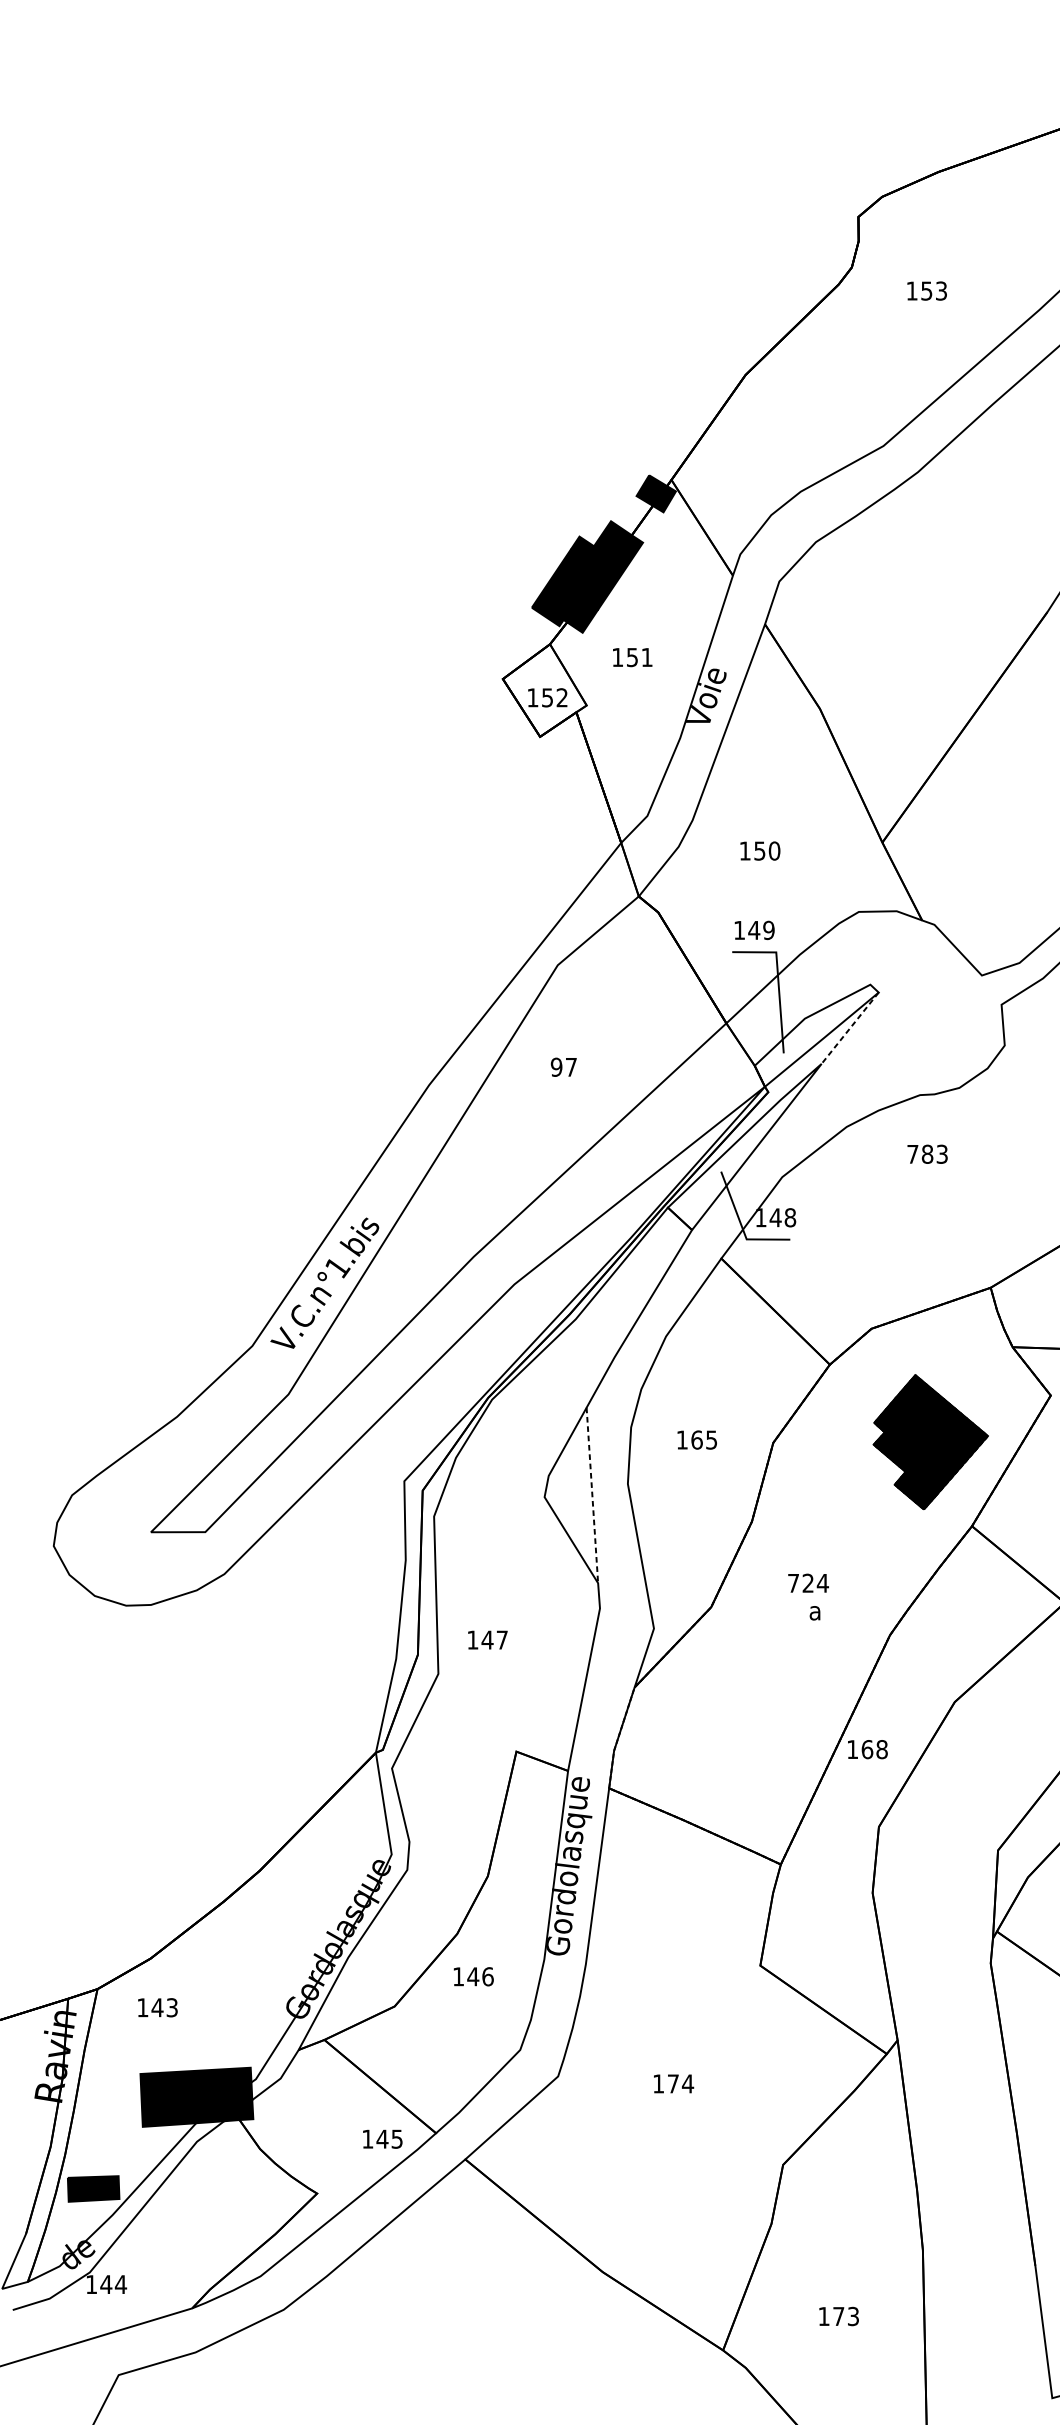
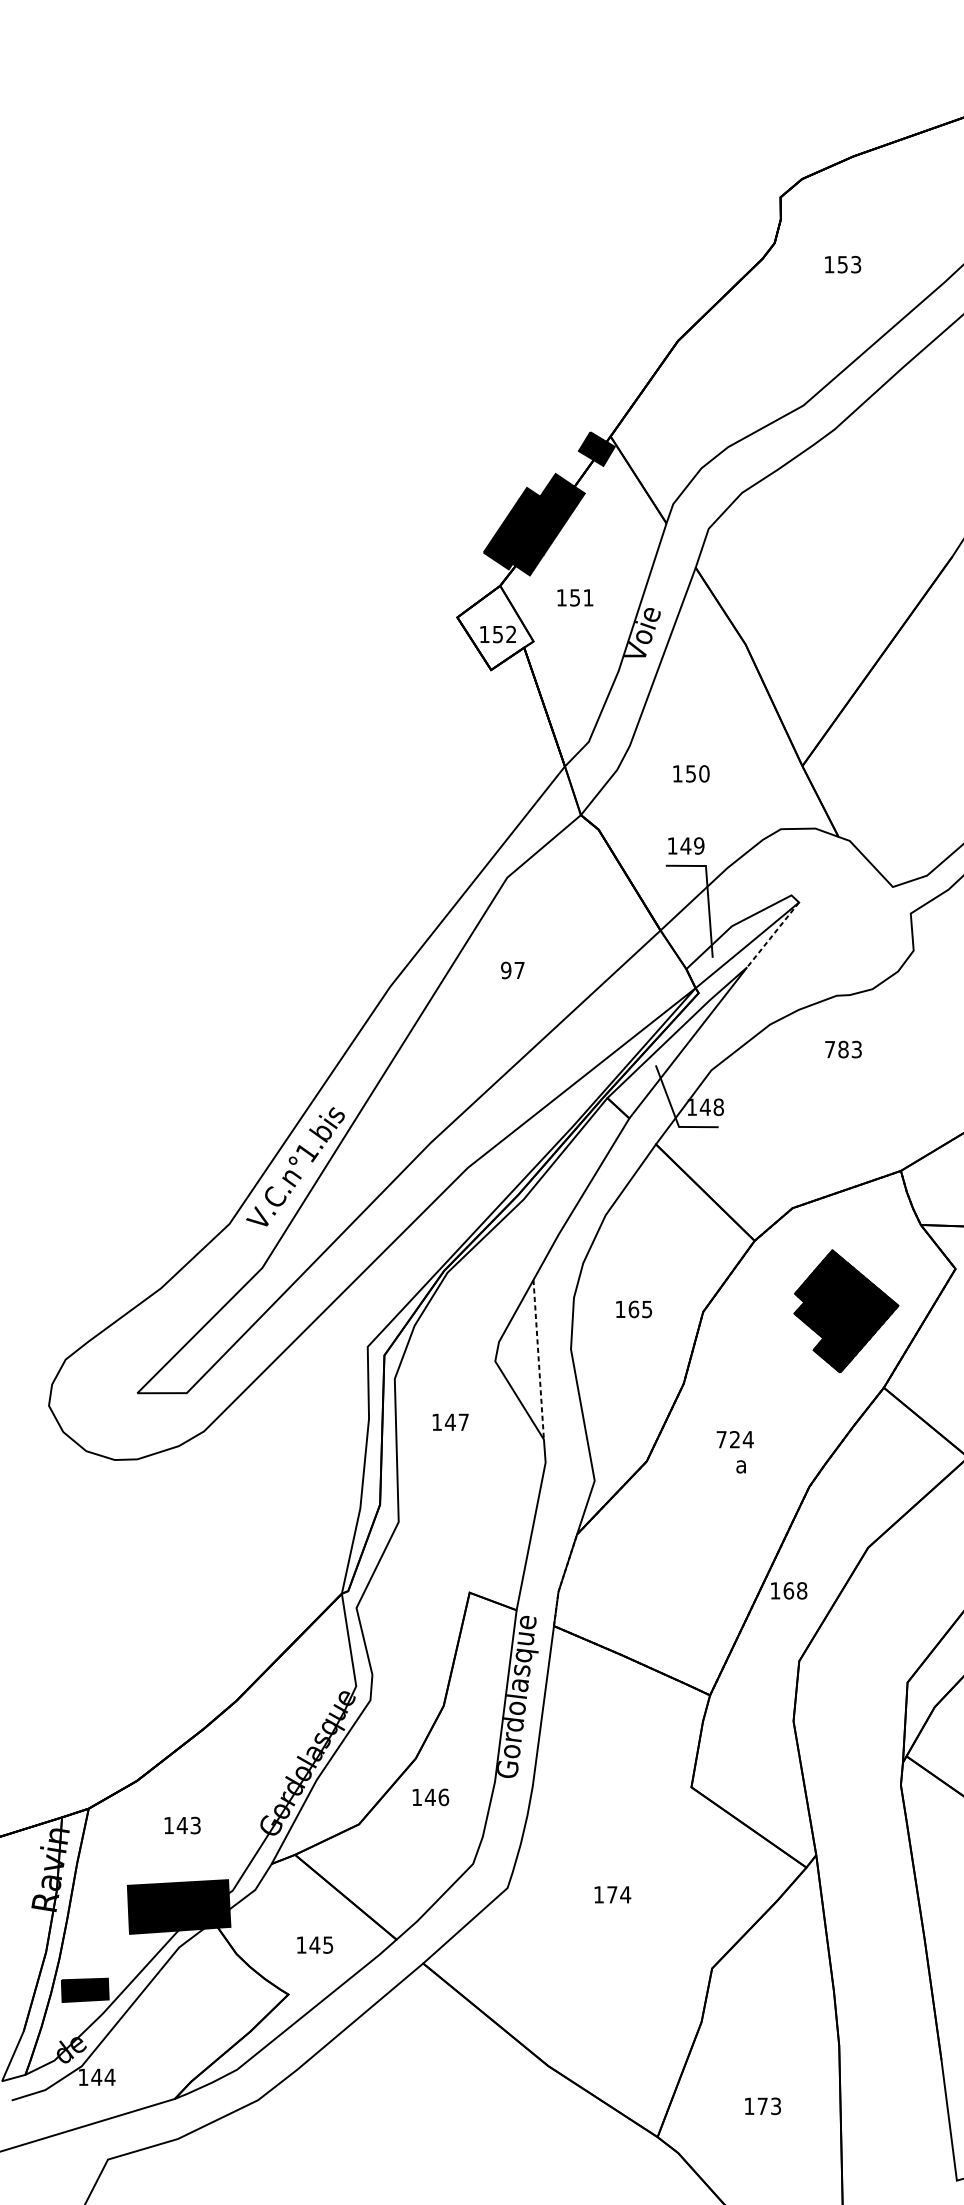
text: (487, 1639) -> (450, 1421), moved
text: (157, 2007) -> (182, 1825), moved
text: (383, 2138) -> (315, 1944), moved

